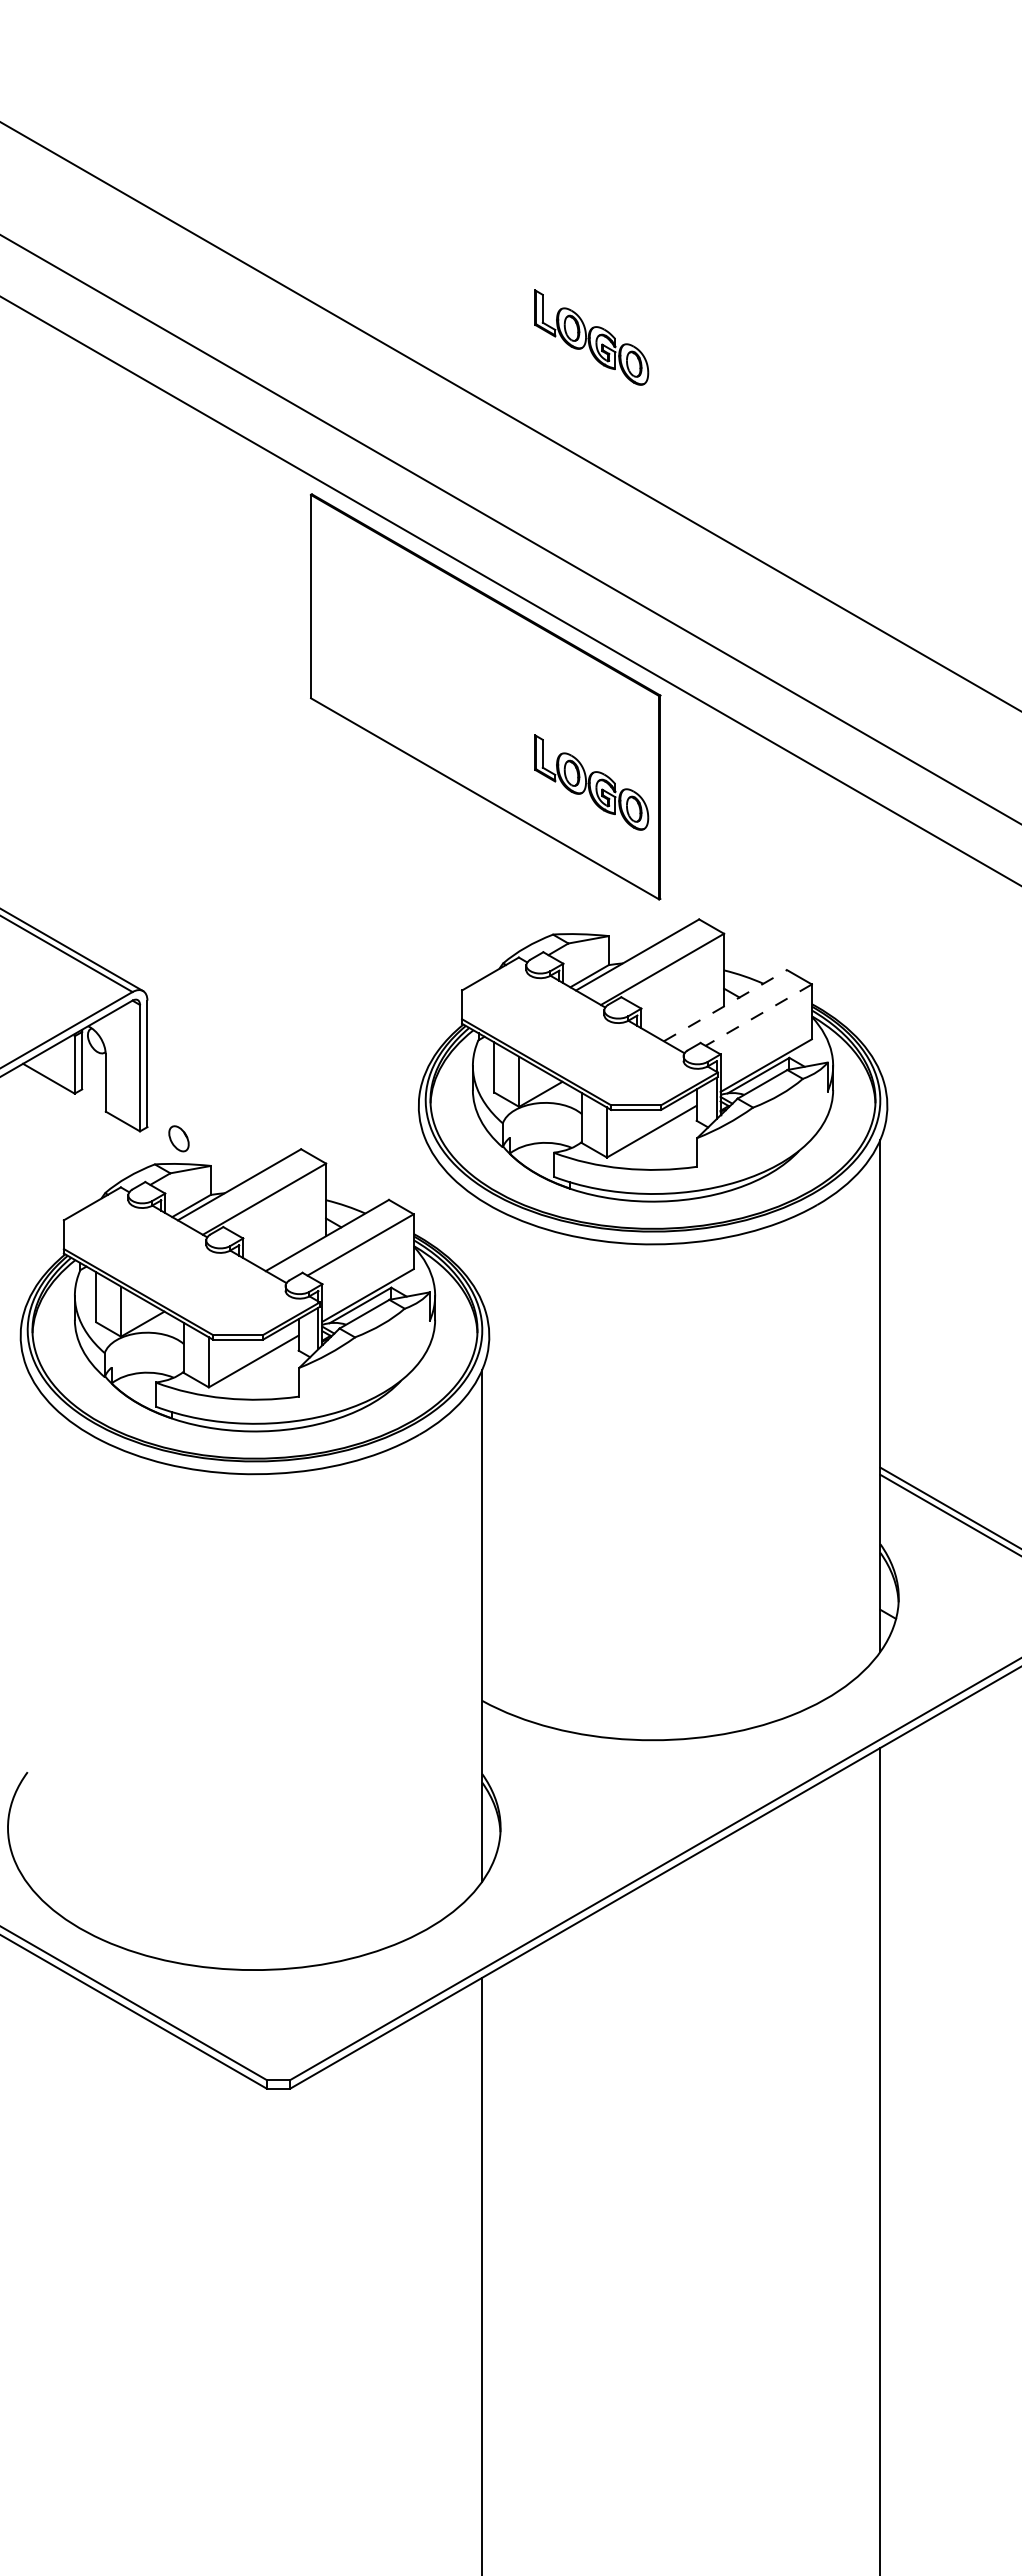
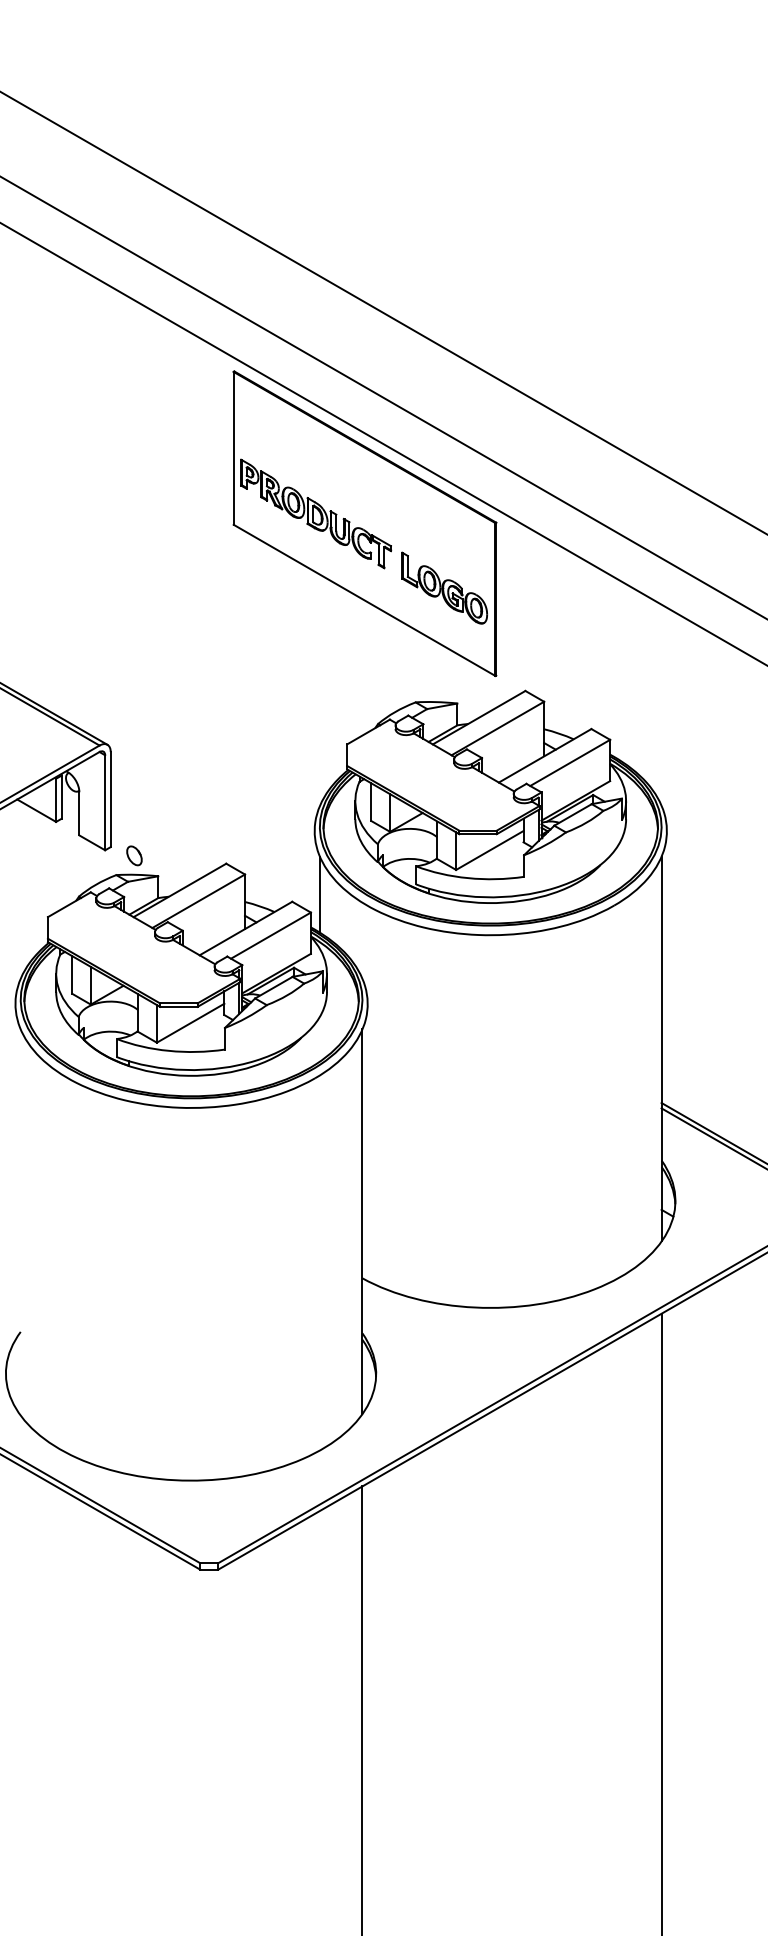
part: (591, 337) -> (444, 253), removed
part: (420, 683) -> (315, 513), added
line: (725, 1005) -> (545, 755), dashed -> solid
line: (758, 1015) -> (570, 763), dashed -> solid
line: (425, 1190) -> (319, 894), added

